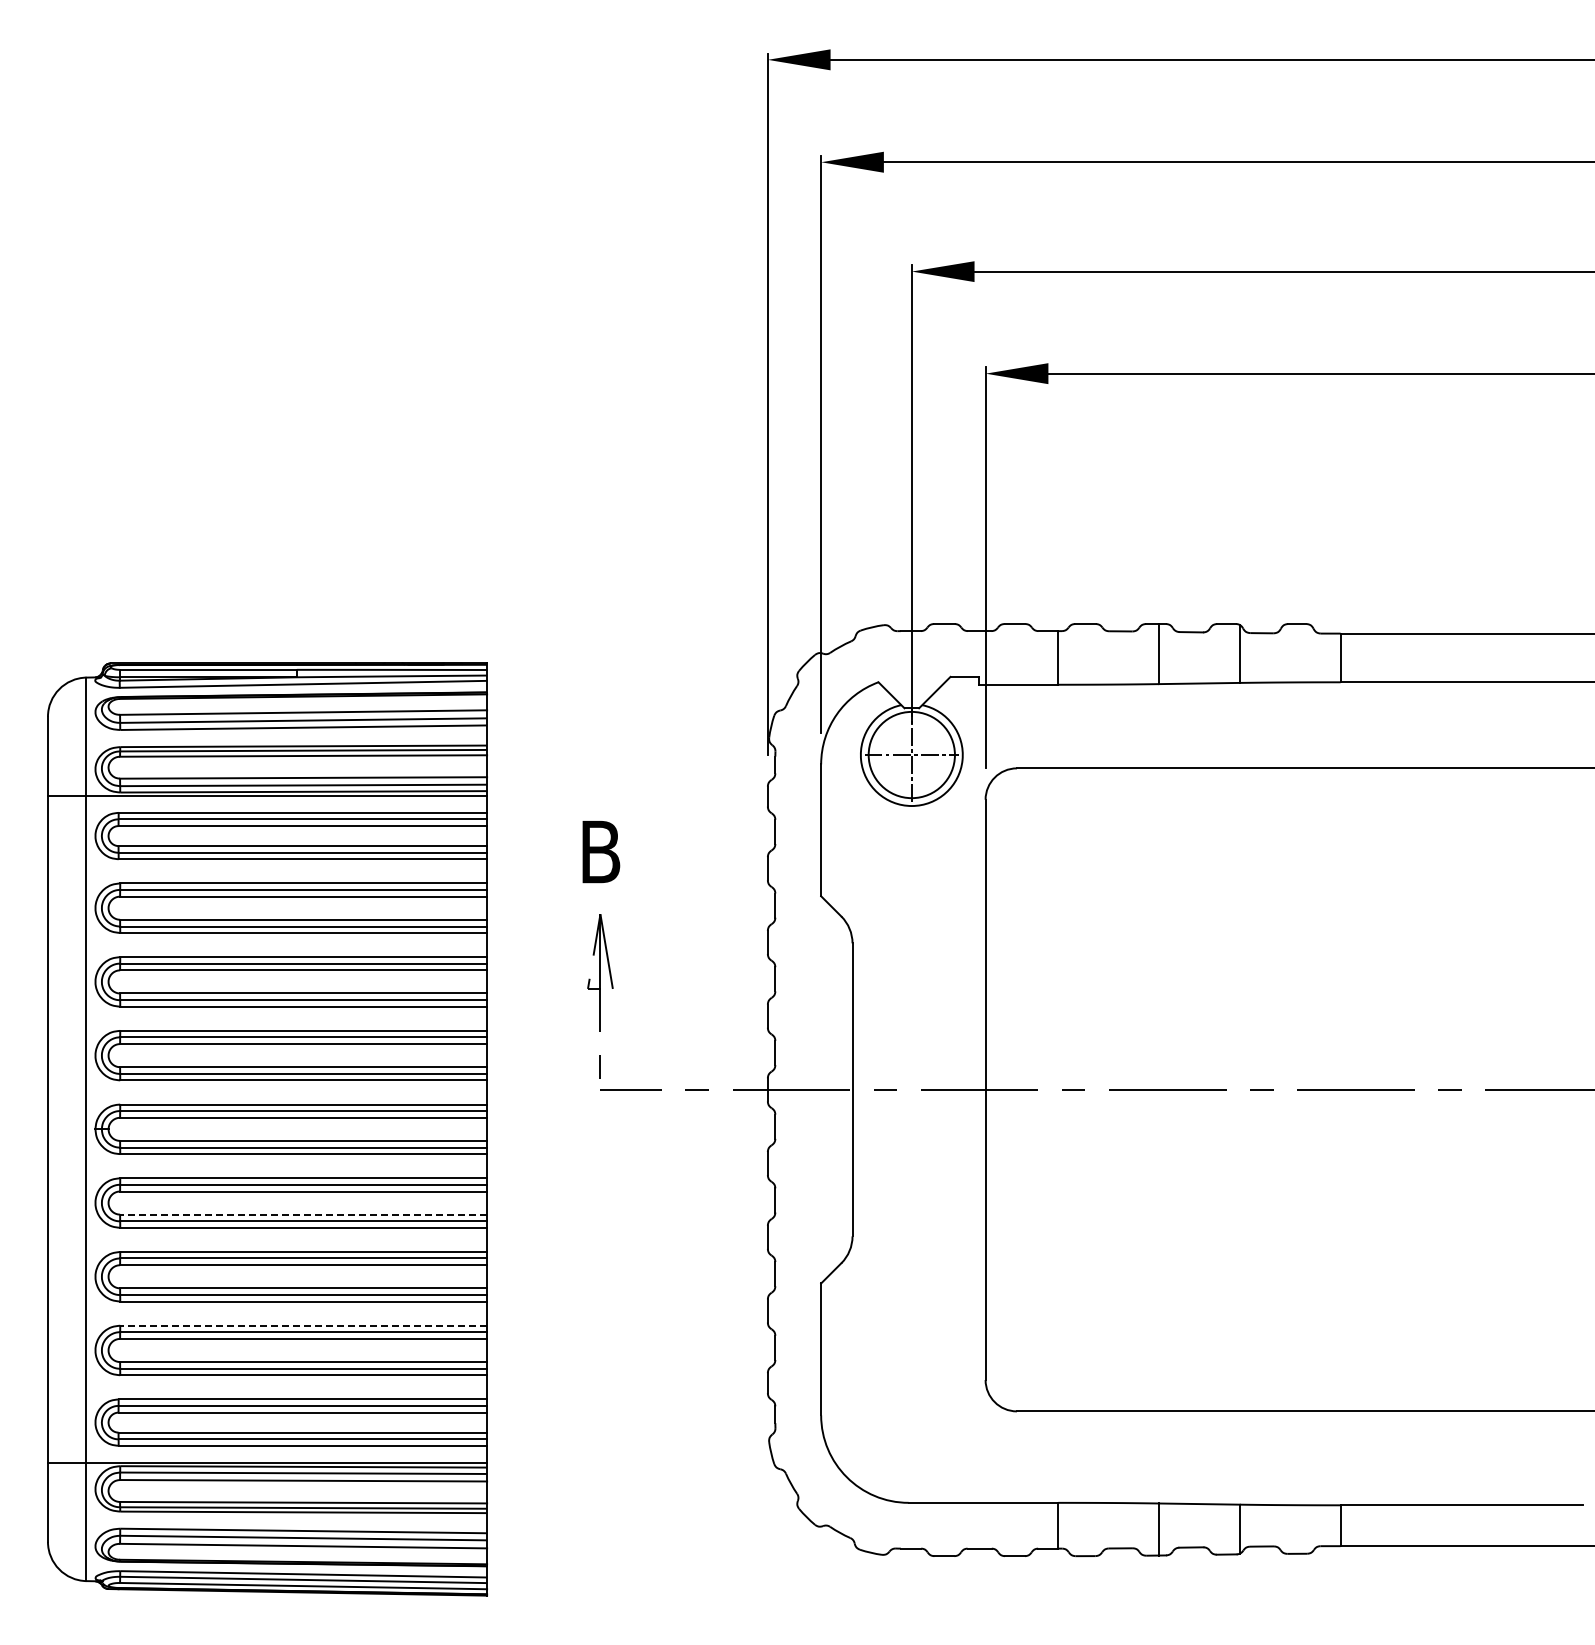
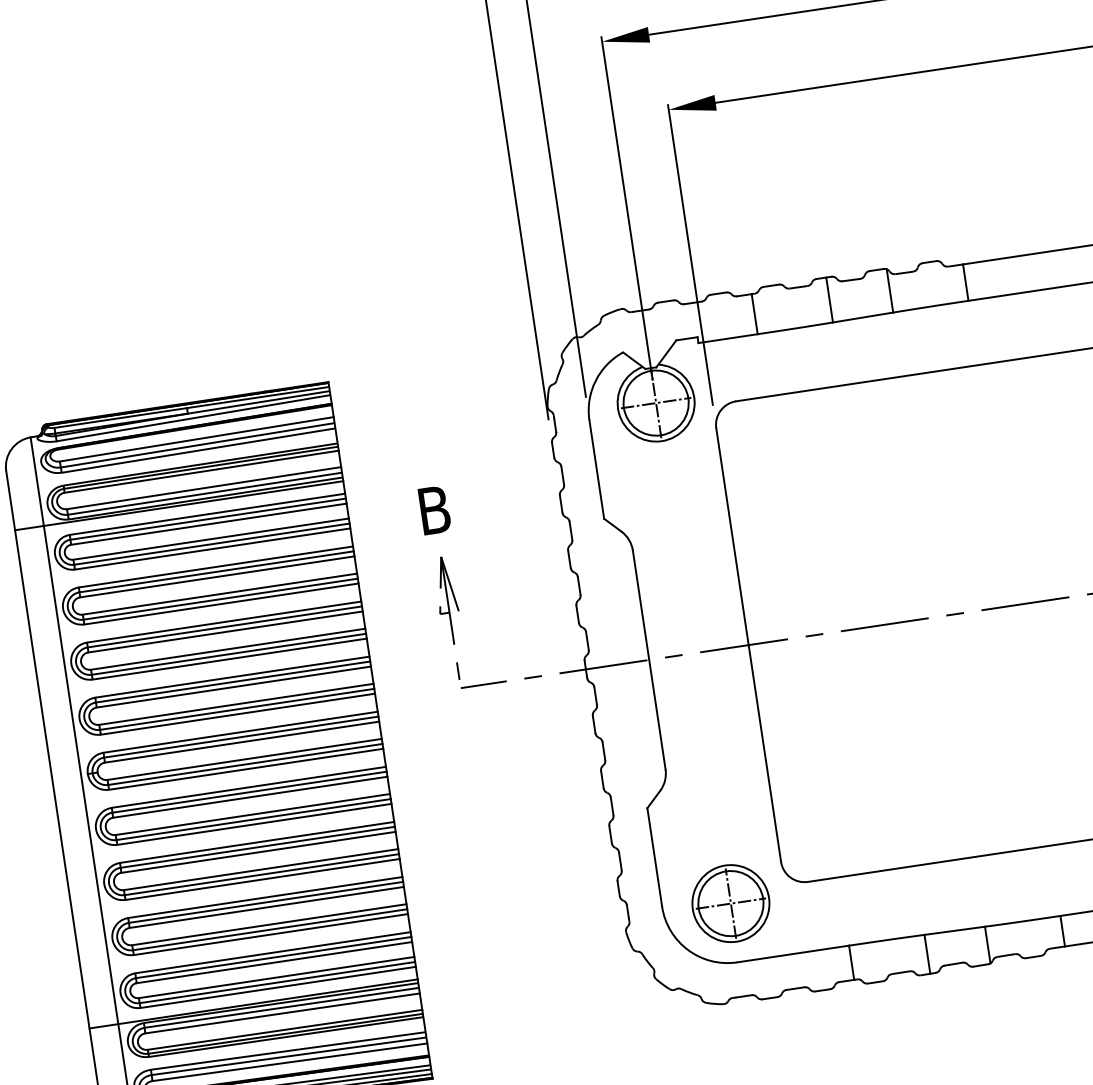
line: (303, 1214) -> (252, 814), dashed -> solid
line: (303, 1325) -> (265, 897), dashed -> solid
part: (911, 1424) -> (730, 903), added

